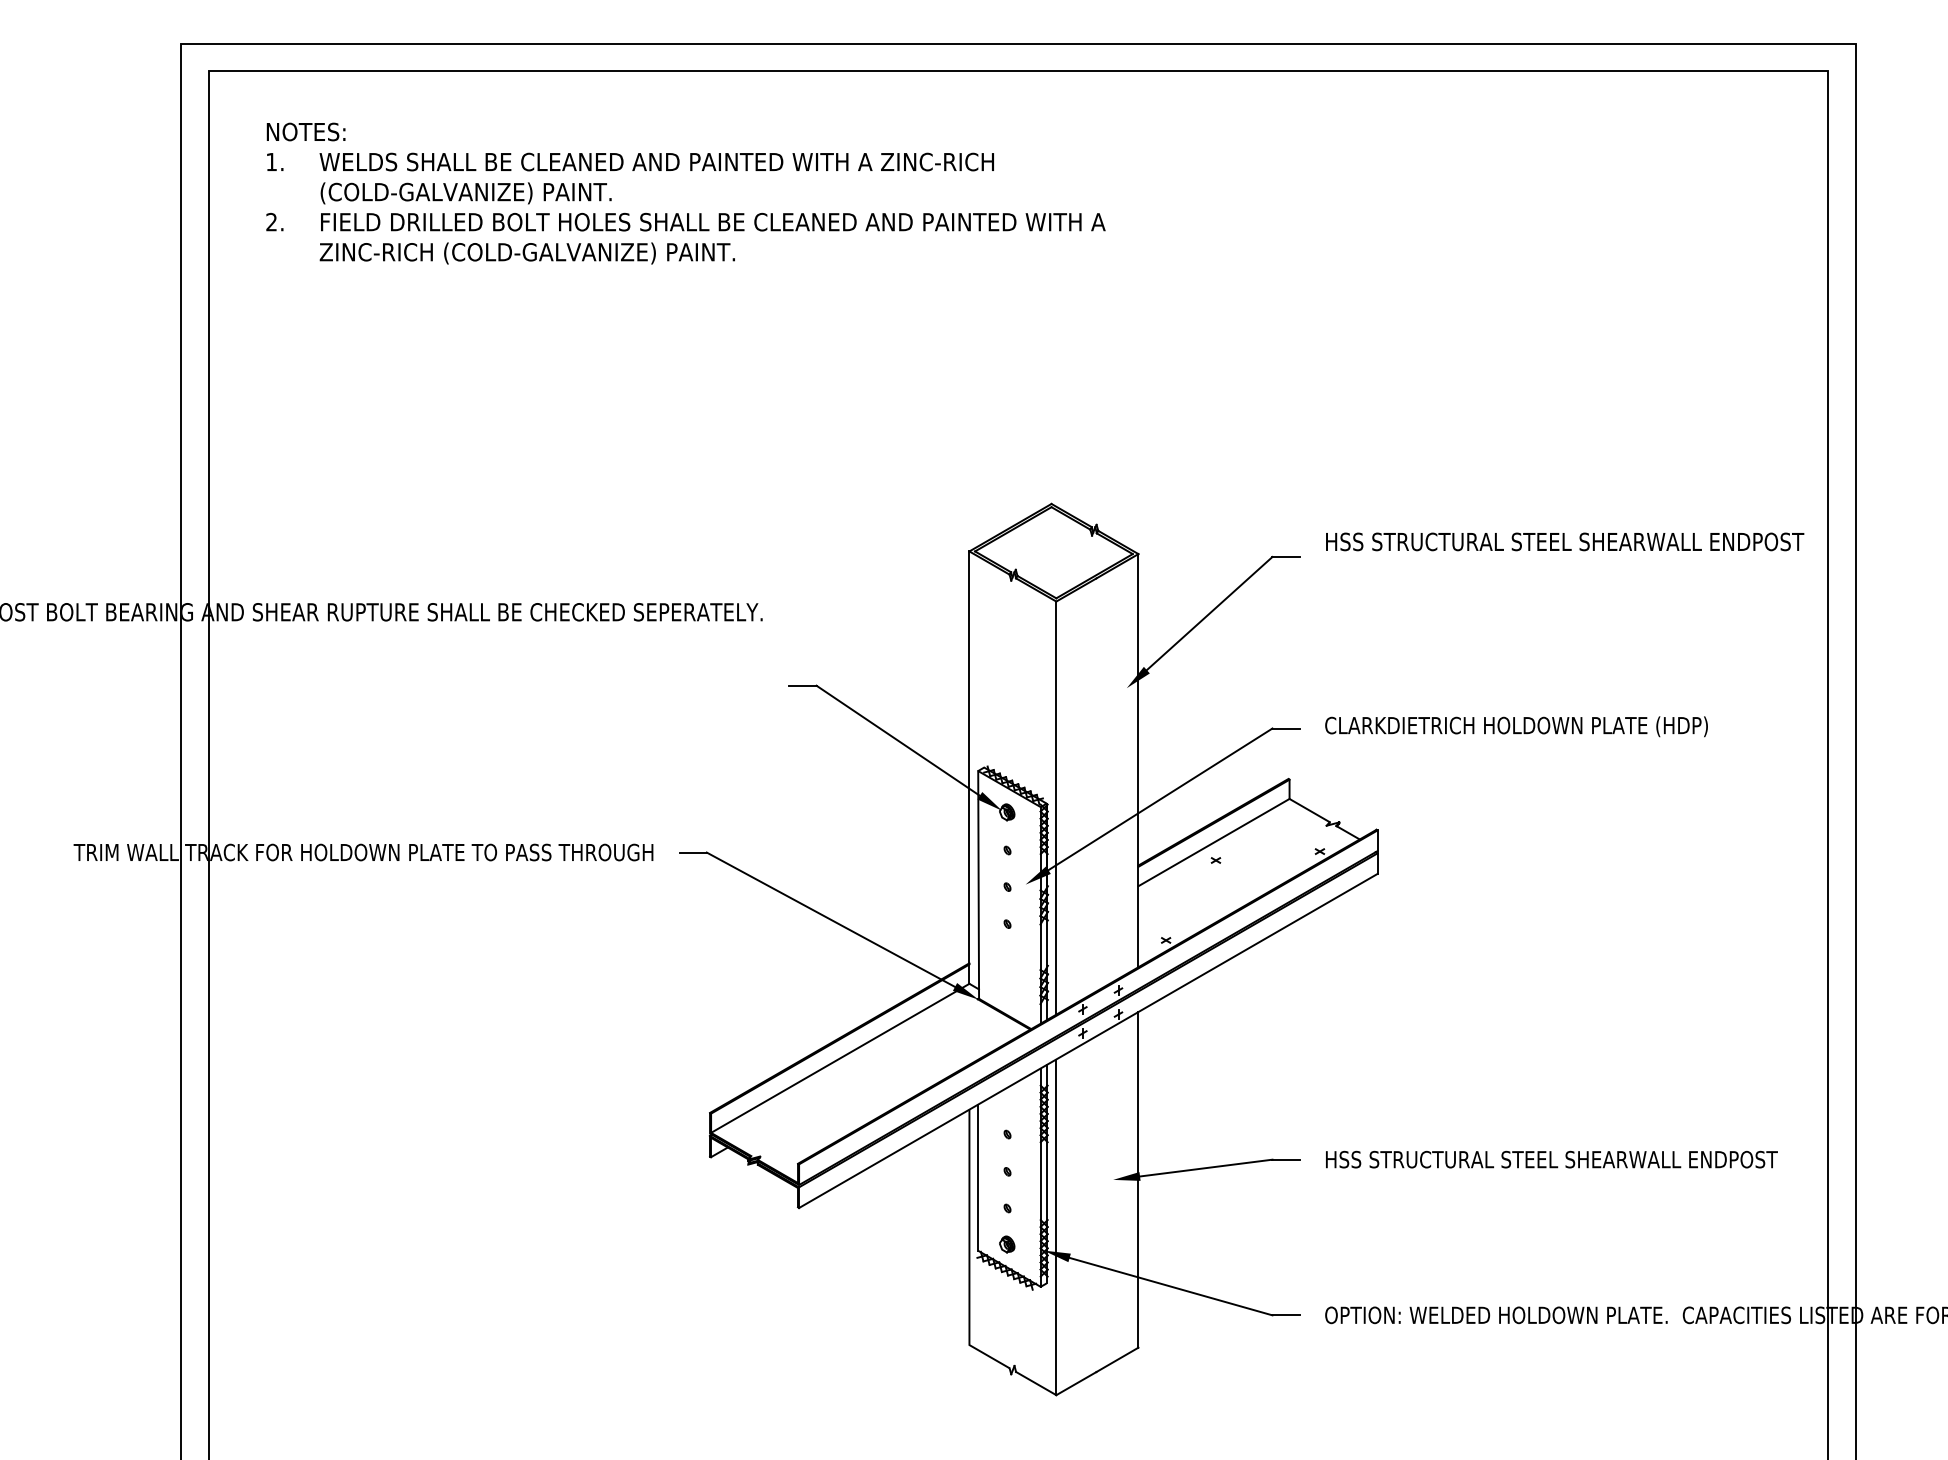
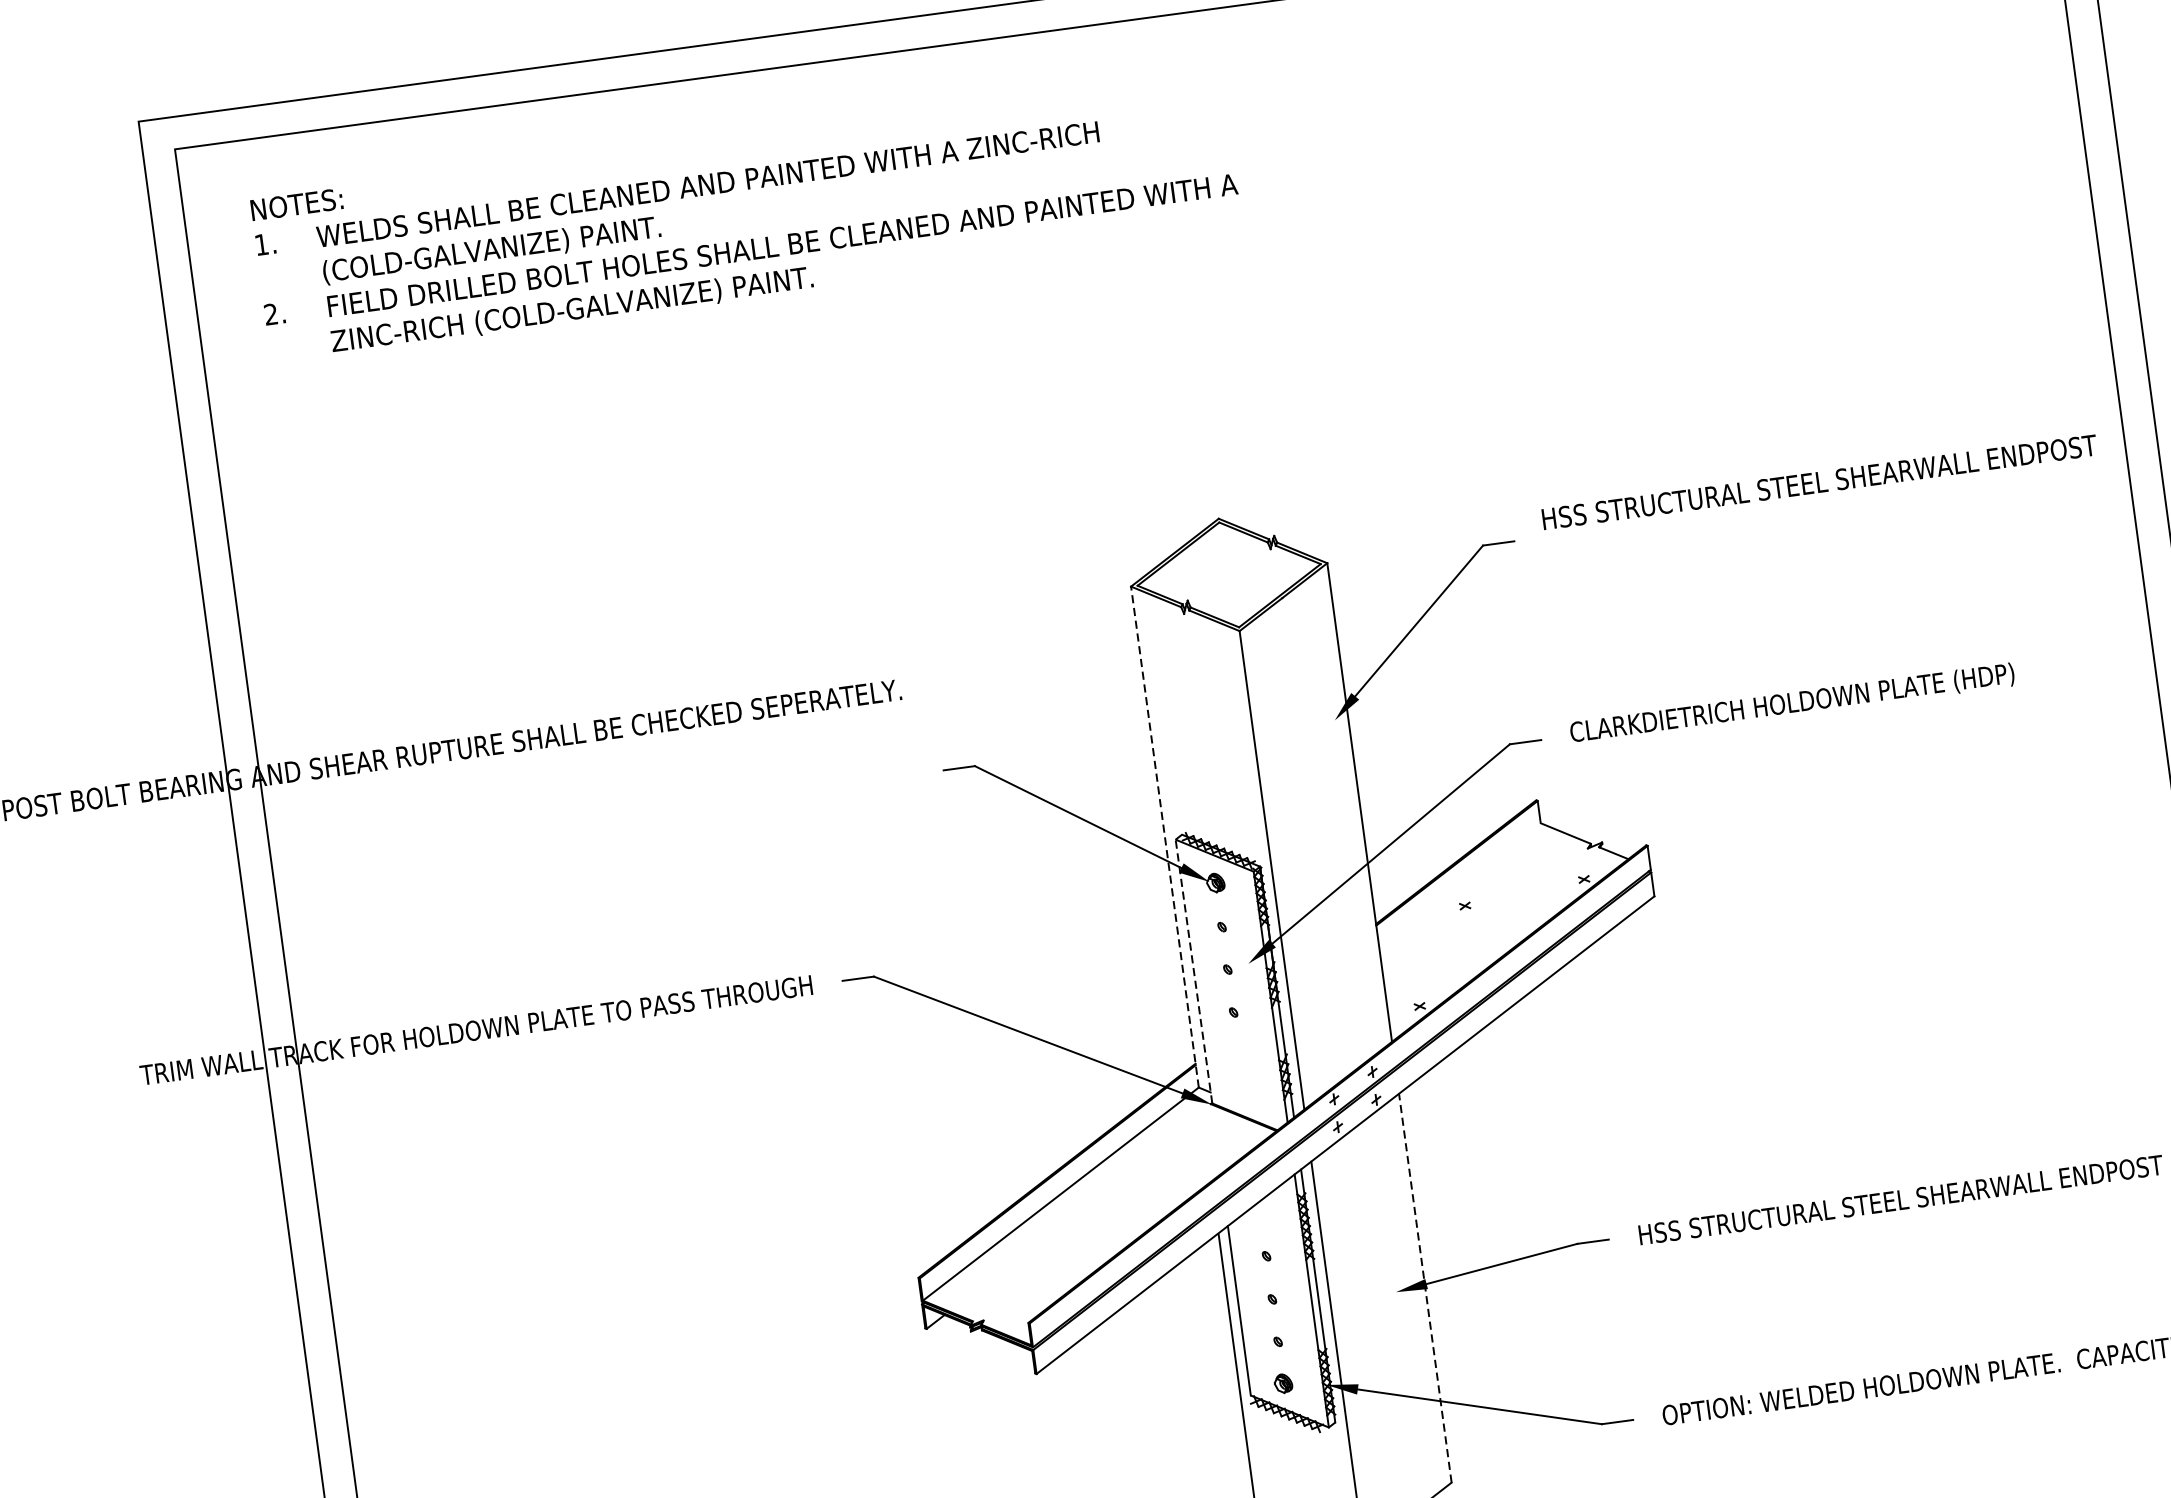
line: (969, 767) -> (1165, 836), solid -> dashed
line: (1213, 842) -> (1459, 885), removed
line: (978, 884) -> (1193, 971), solid -> dashed
line: (1138, 1179) -> (1425, 1287), solid -> dashed

